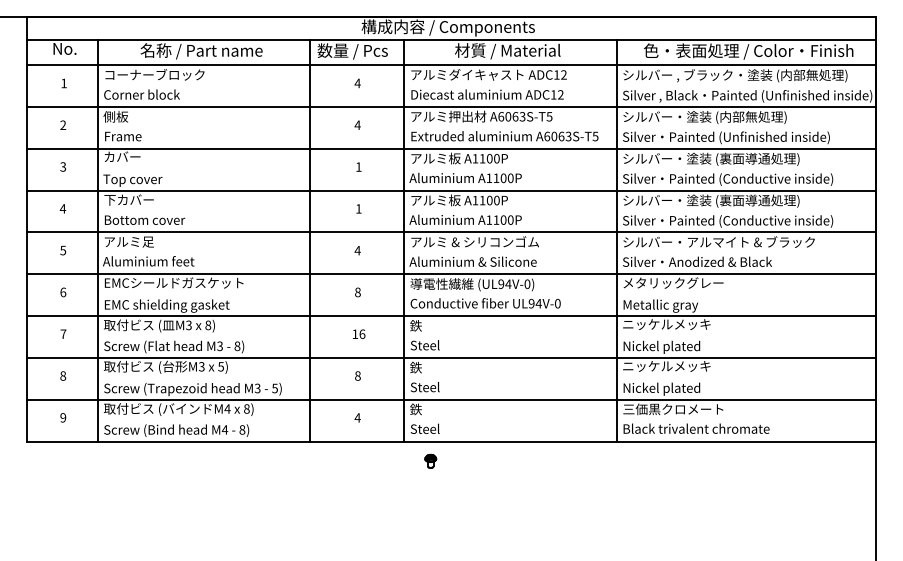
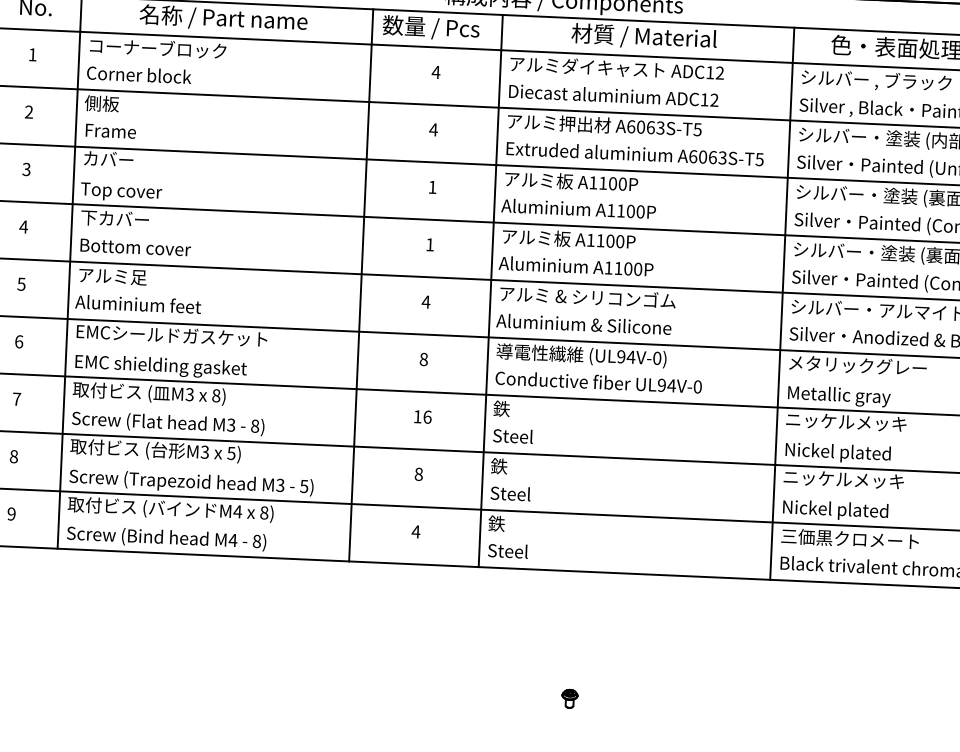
part: (430, 460) -> (569, 697), moved

